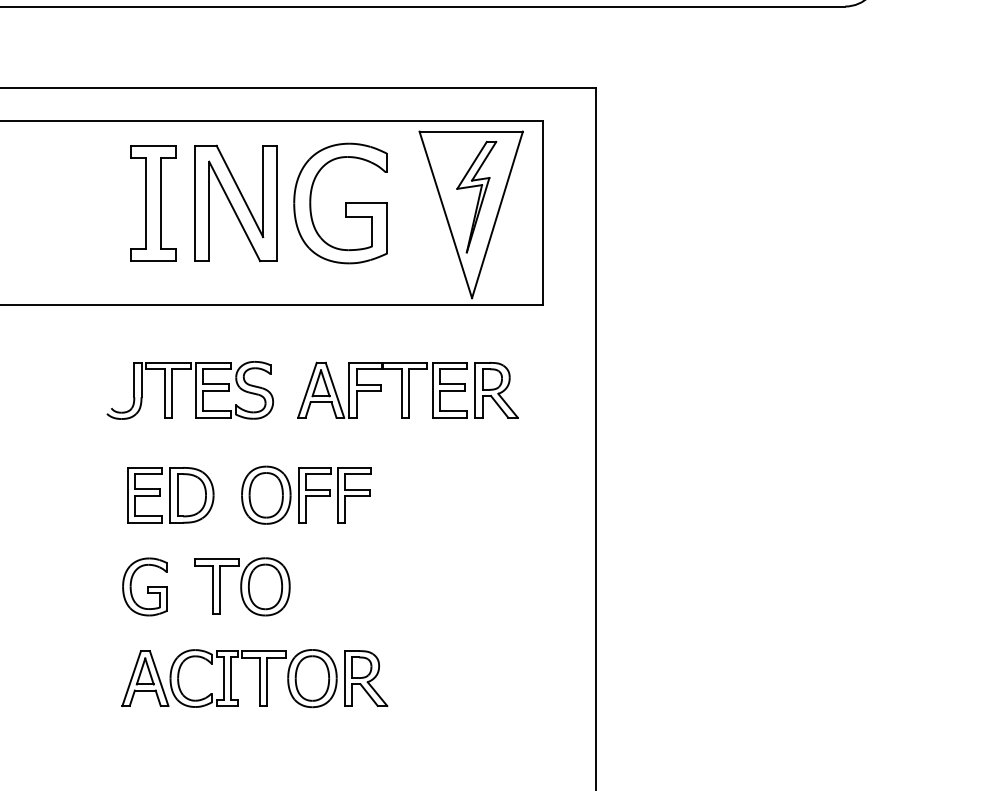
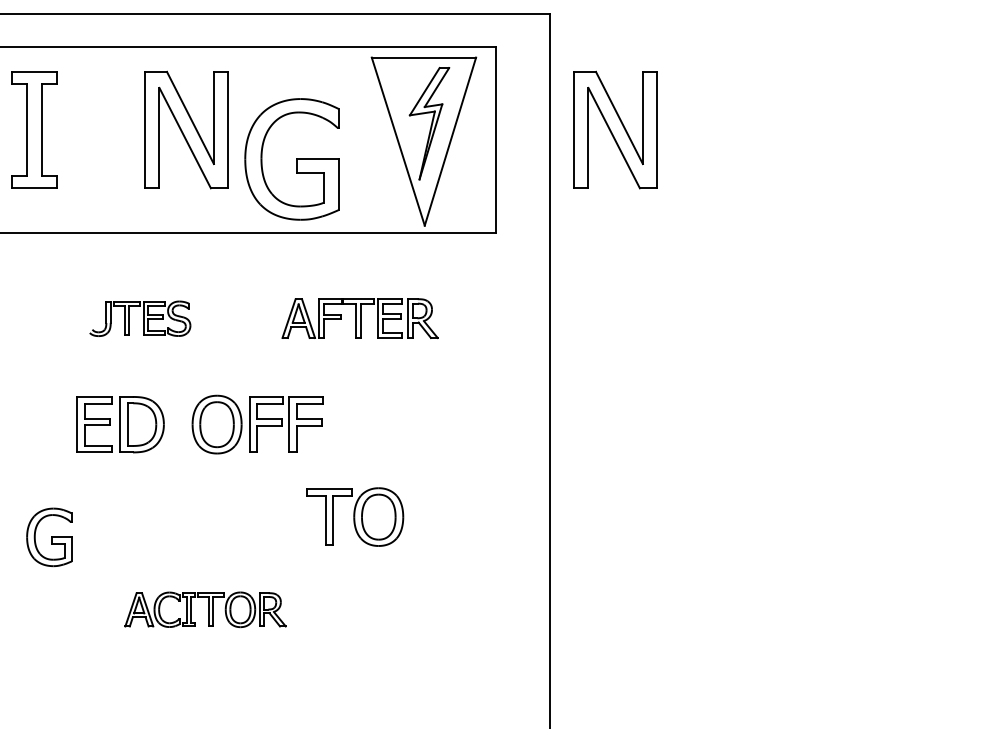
part: (153, 203) -> (34, 130), moved
part: (340, 203) -> (291, 159), moved
part: (660, 203) -> (614, 130), added
part: (407, 389) -> (359, 317), size x0.7
part: (189, 390) -> (139, 318), size x0.6
part: (144, 586) -> (48, 536), moved
part: (242, 586) -> (355, 516), moved
part: (254, 678) -> (205, 609), size x0.6

